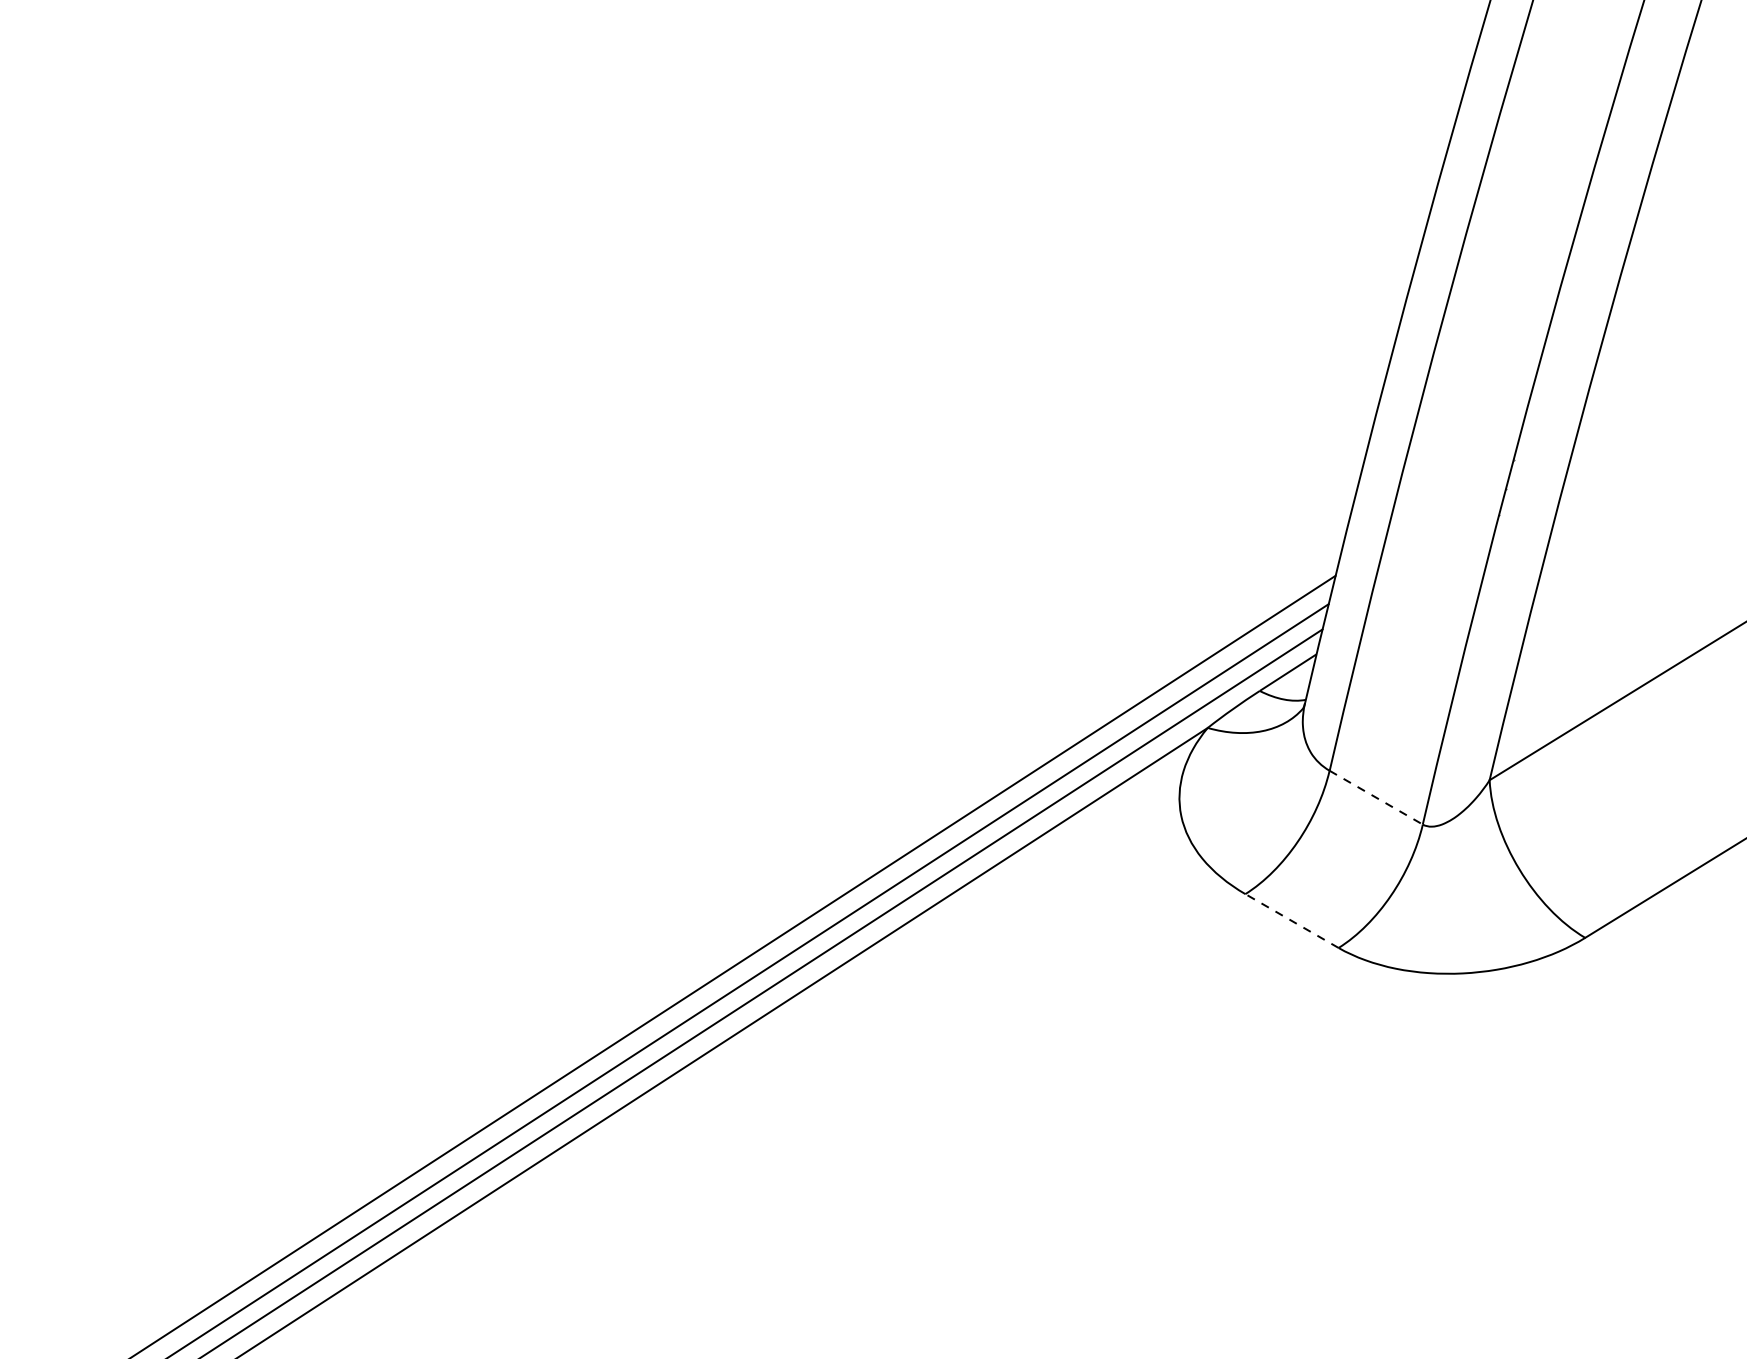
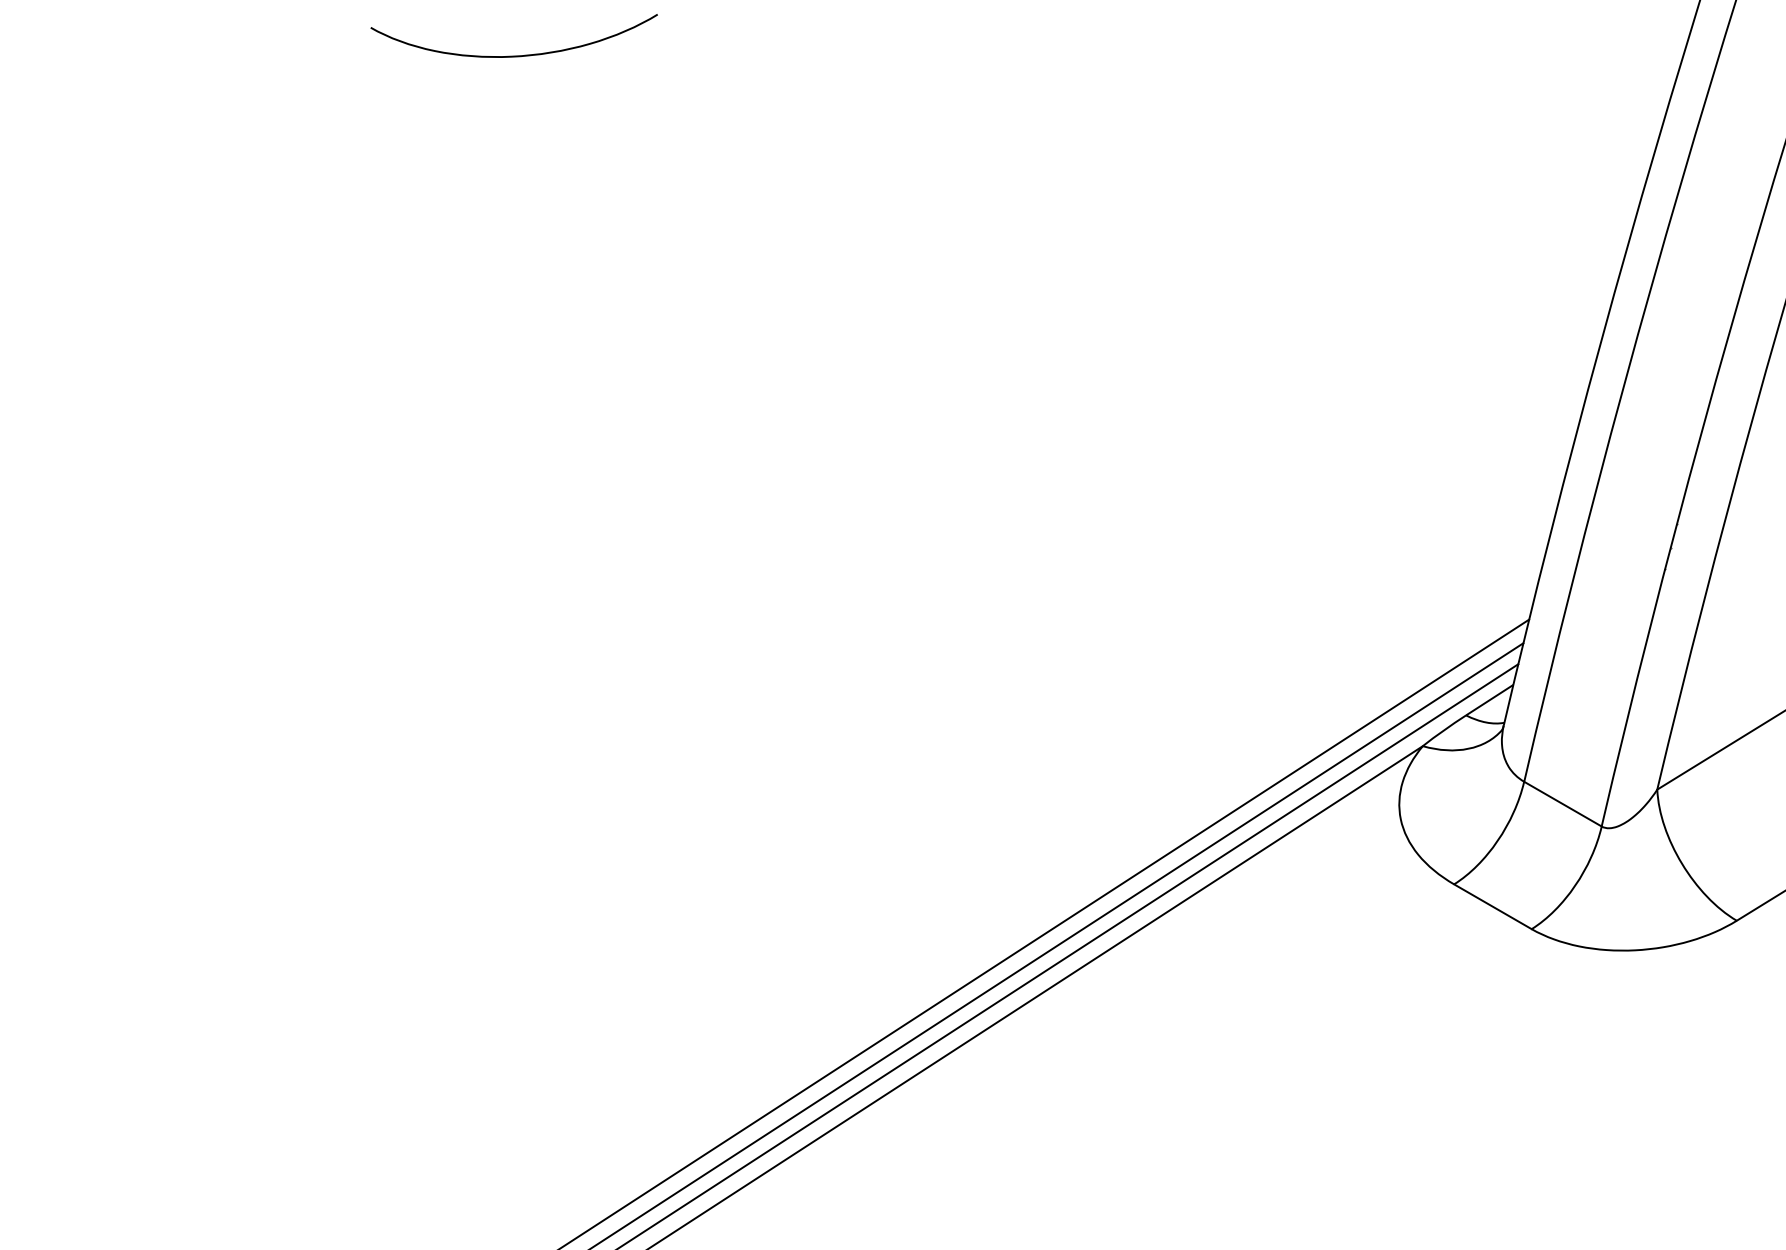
line: (1375, 798) -> (1562, 804), dashed -> solid
line: (1291, 920) -> (1492, 906), dashed -> solid

